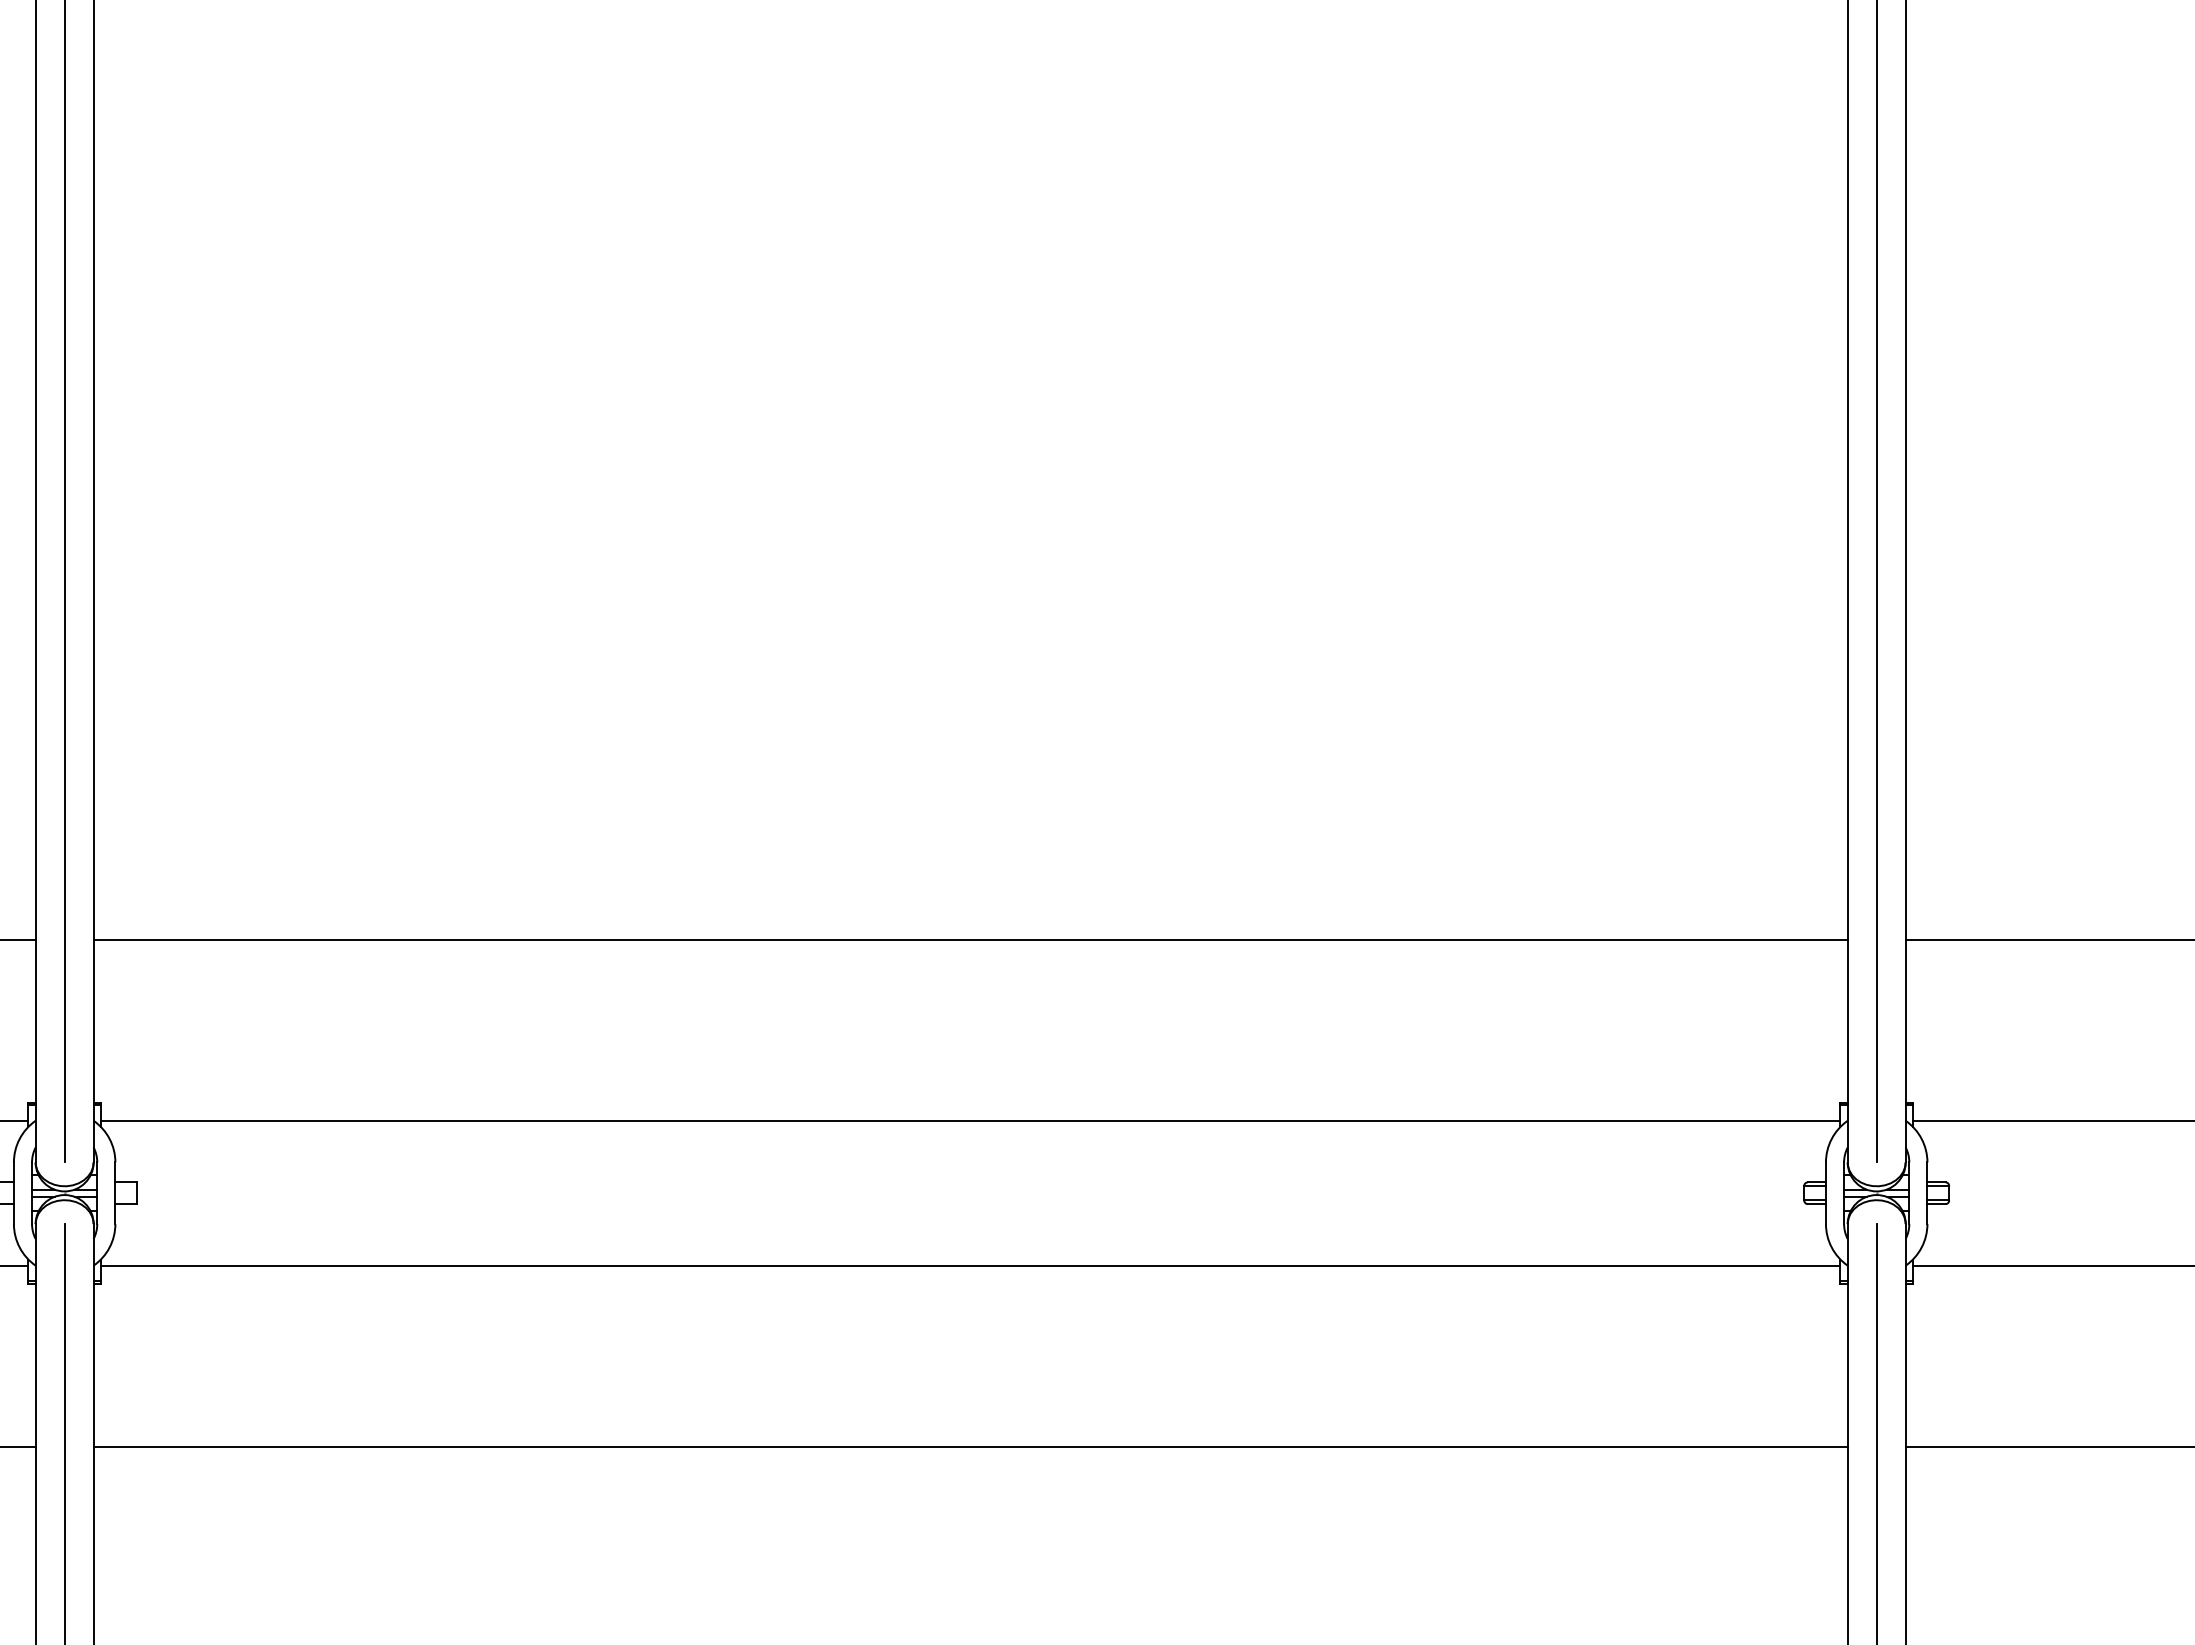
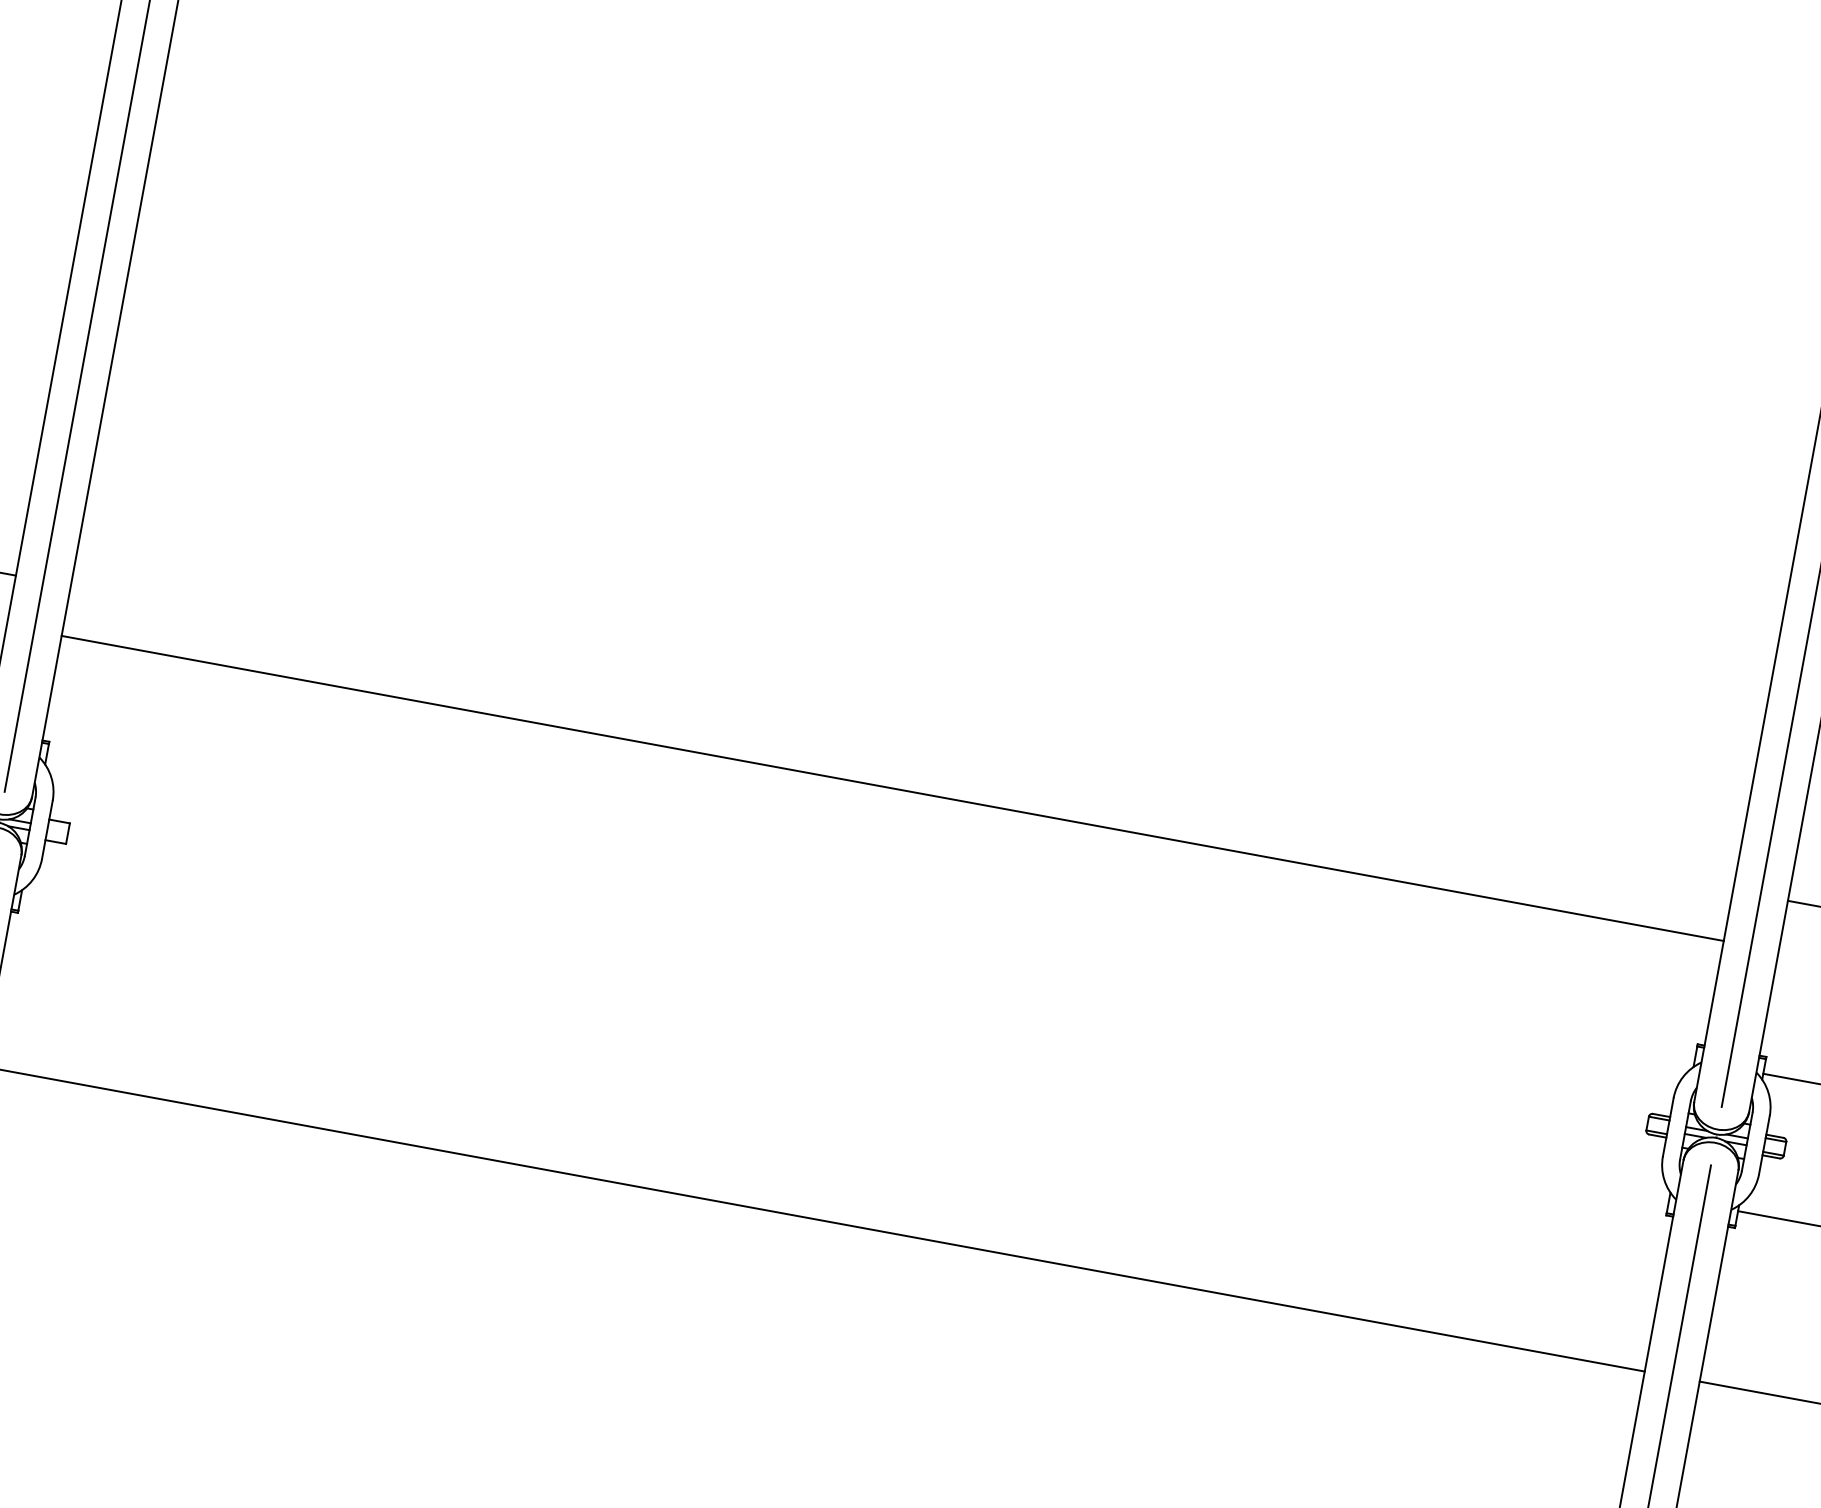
line: (970, 939) -> (892, 788), moved
line: (970, 1120) -> (870, 909), removed
line: (970, 1265) -> (845, 1047), removed

